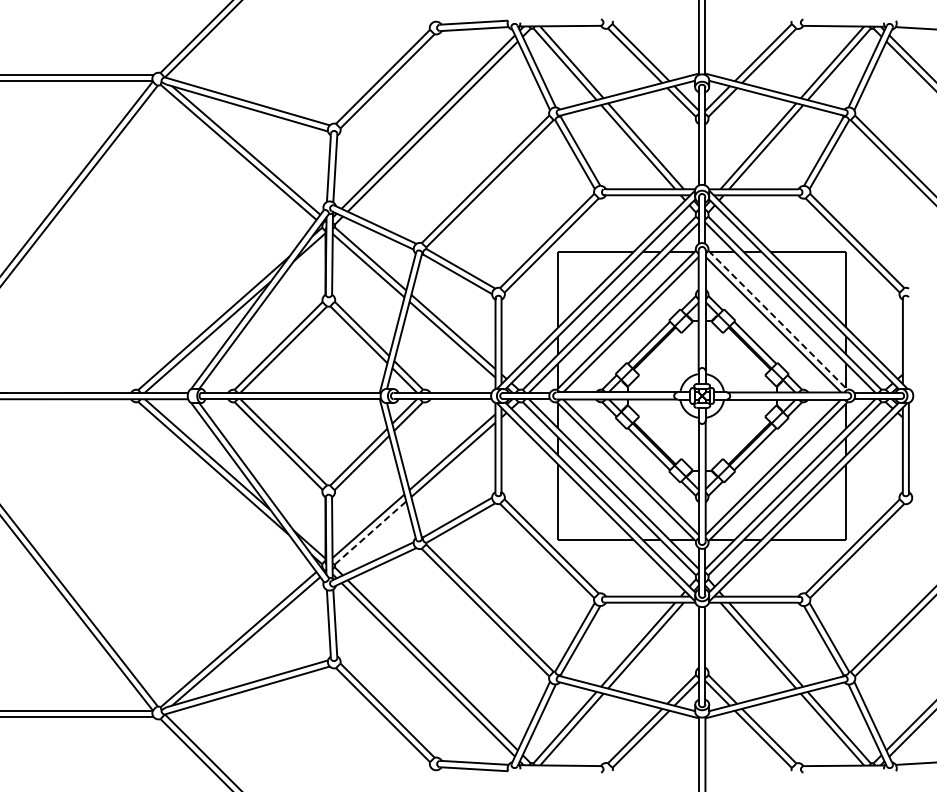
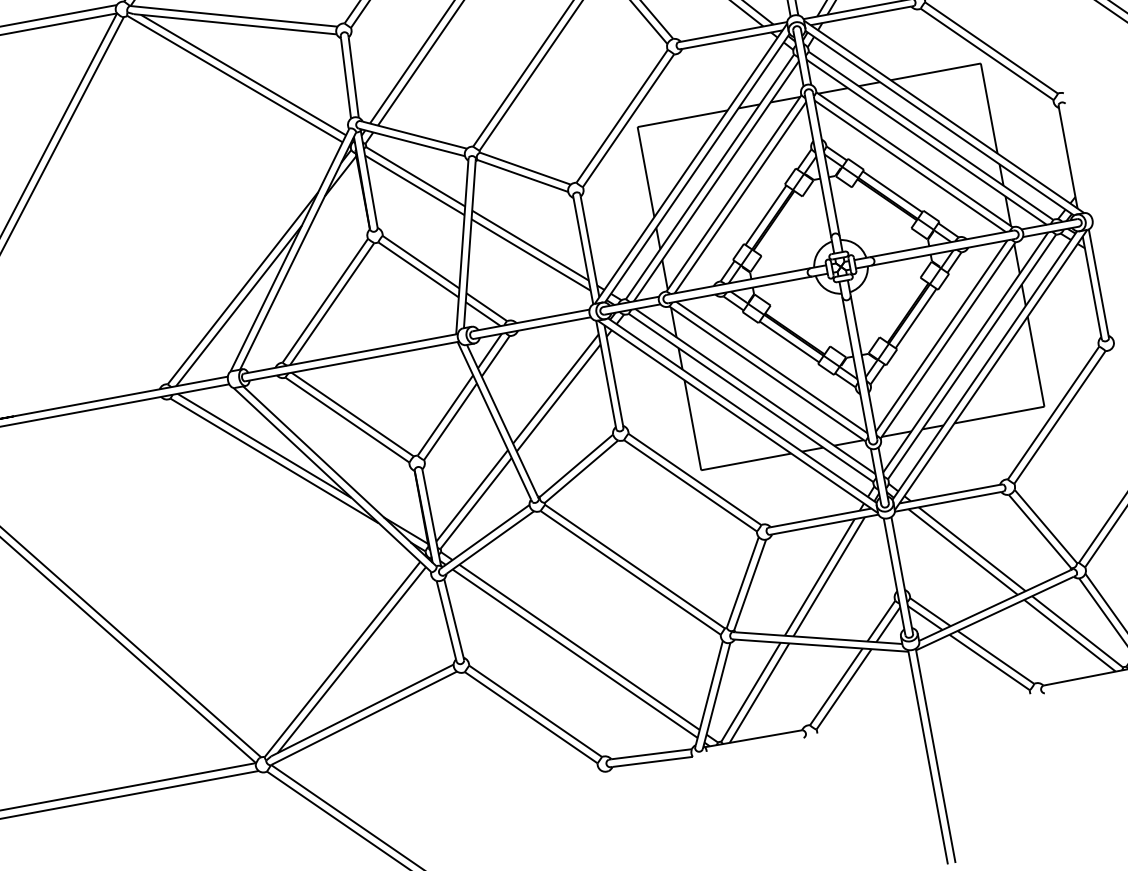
line: (778, 320) -> (915, 160), dashed -> solid
line: (370, 533) -> (476, 504), dashed -> solid

